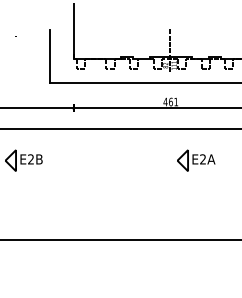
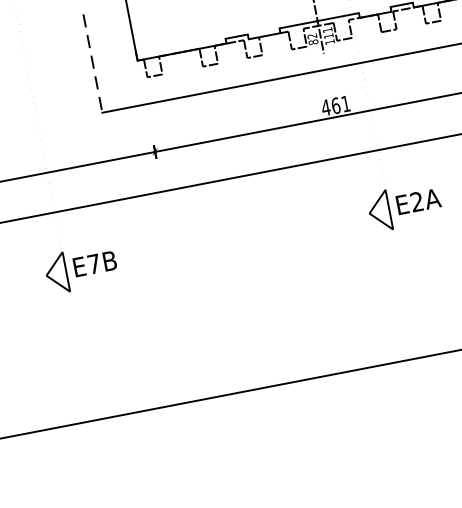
line: (50, 56) -> (93, 63), solid -> dashed
text: (30, 159) -> (93, 264), E2B -> E7B

